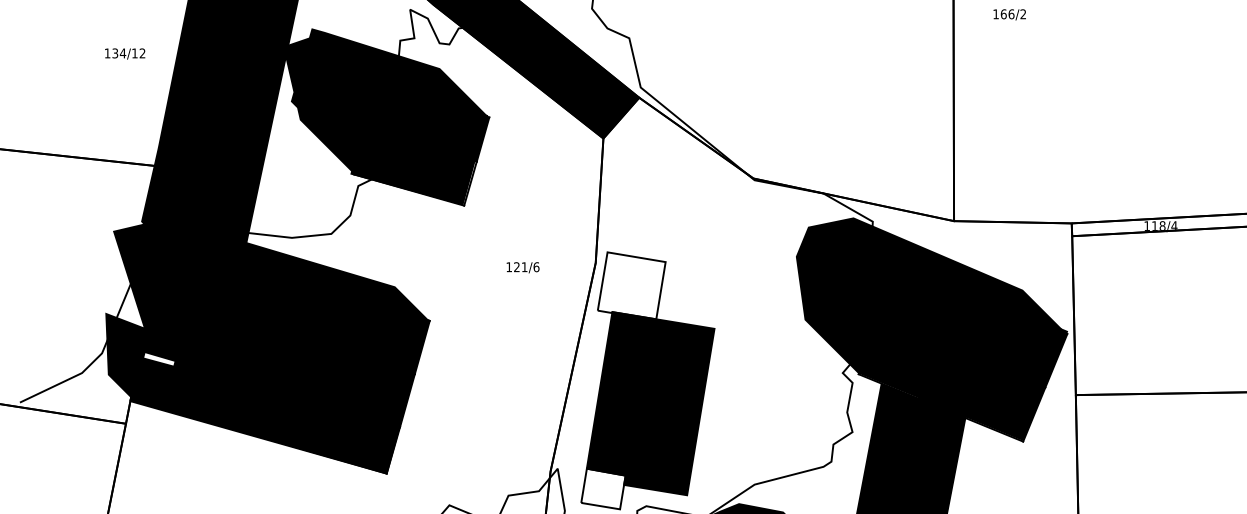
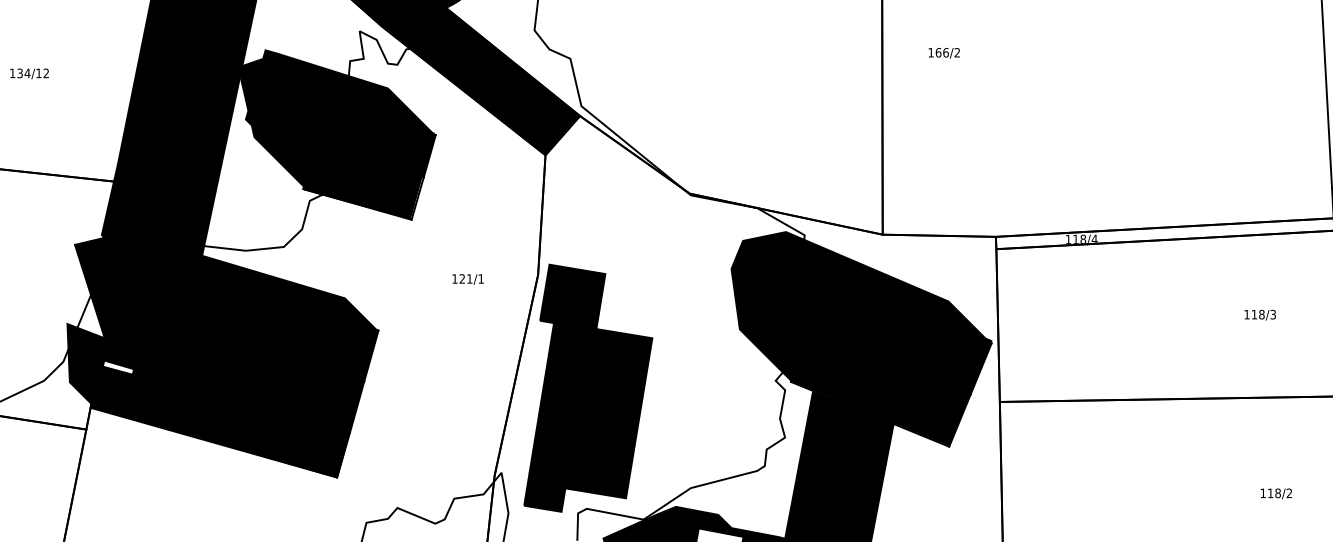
text: (1008, 15) -> (943, 53), moved
text: (125, 53) -> (29, 73), moved
text: (536, 266) -> (481, 278), 121/6 -> 121/1
fill: (631, 285) -> (572, 296), added
fill: (603, 488) -> (545, 491), added

